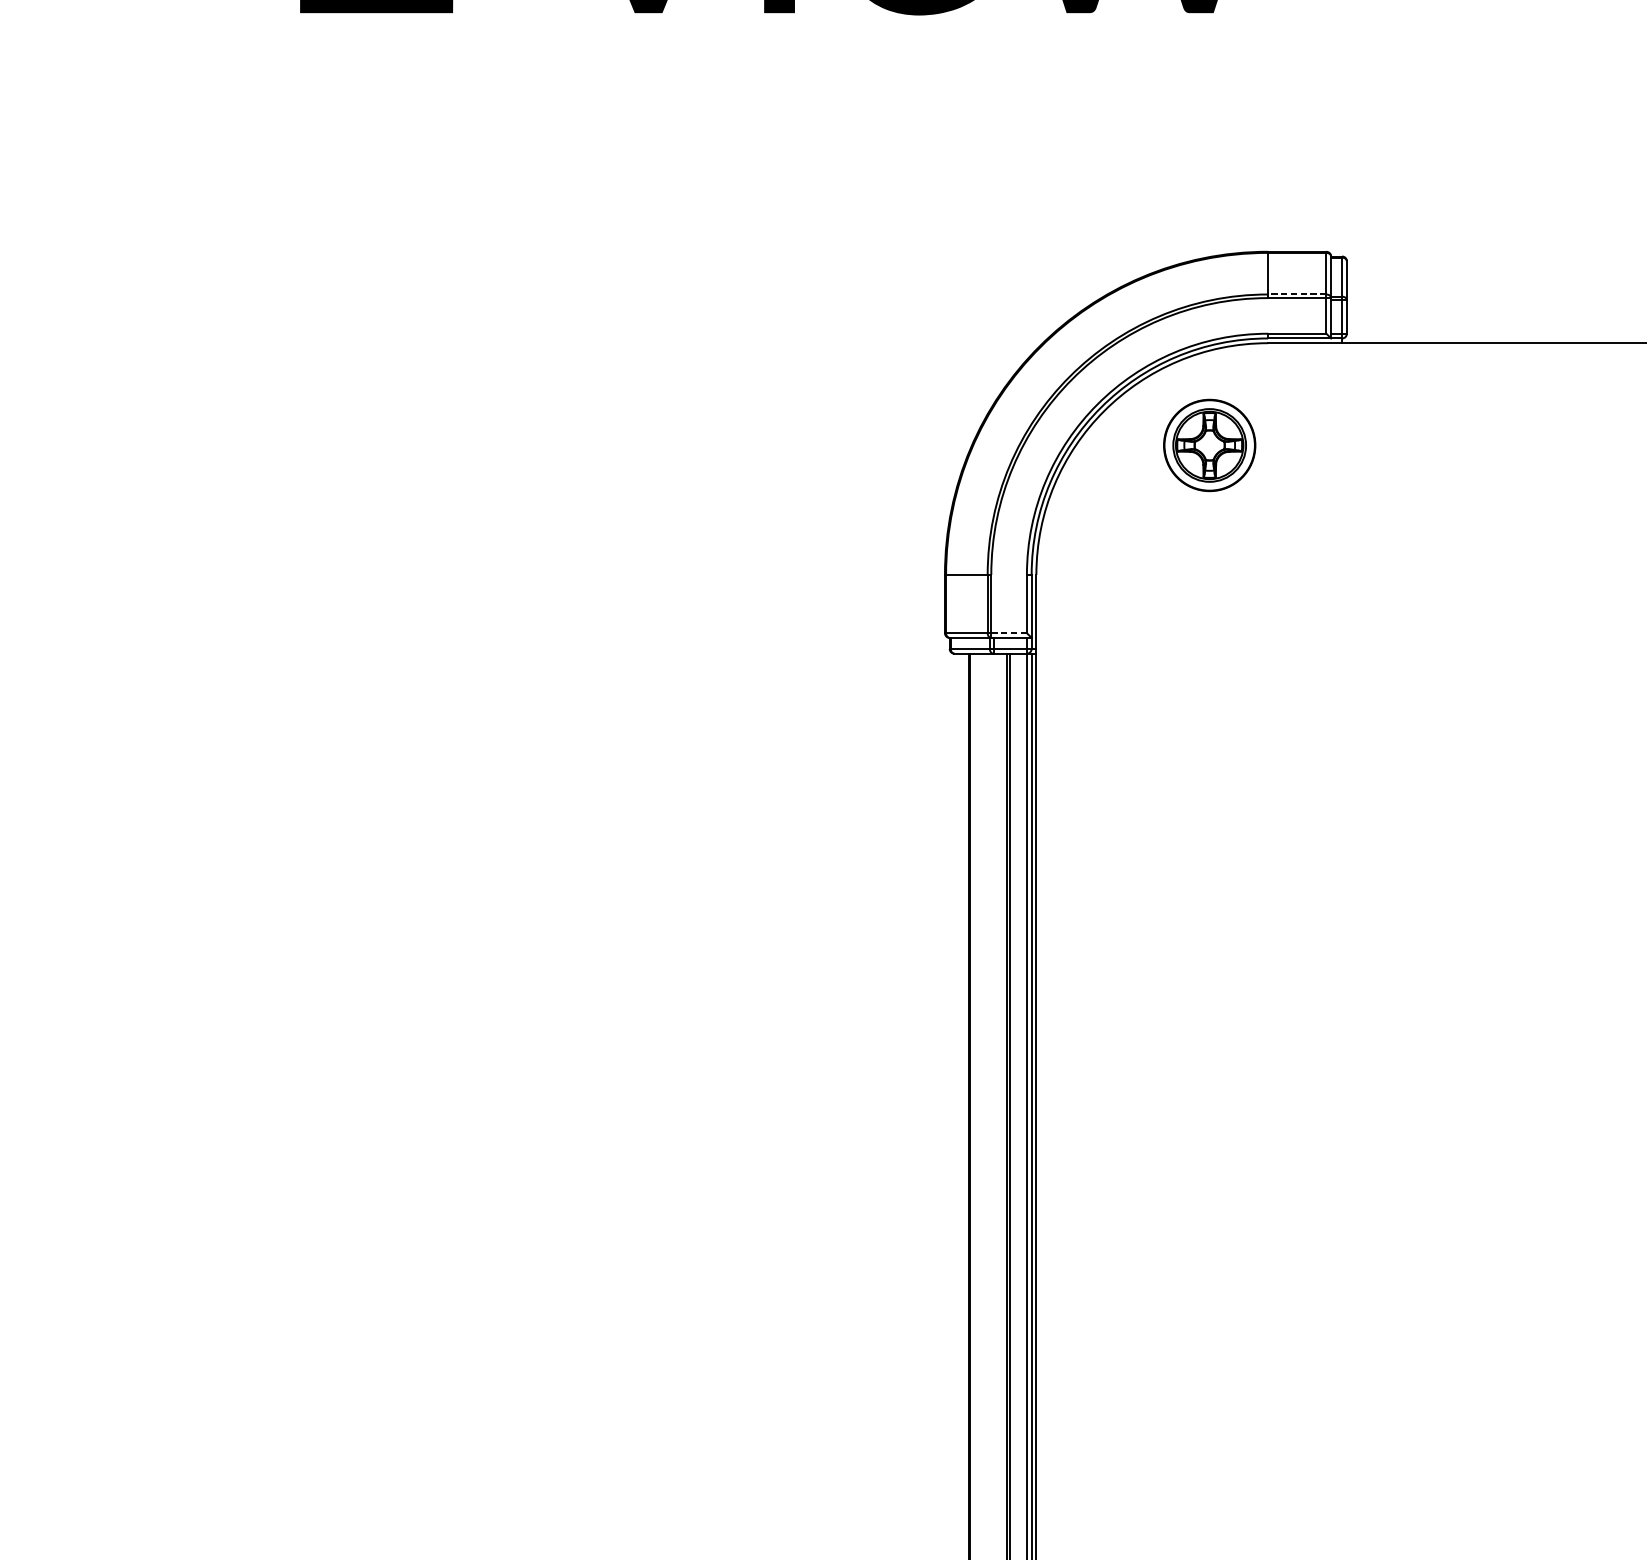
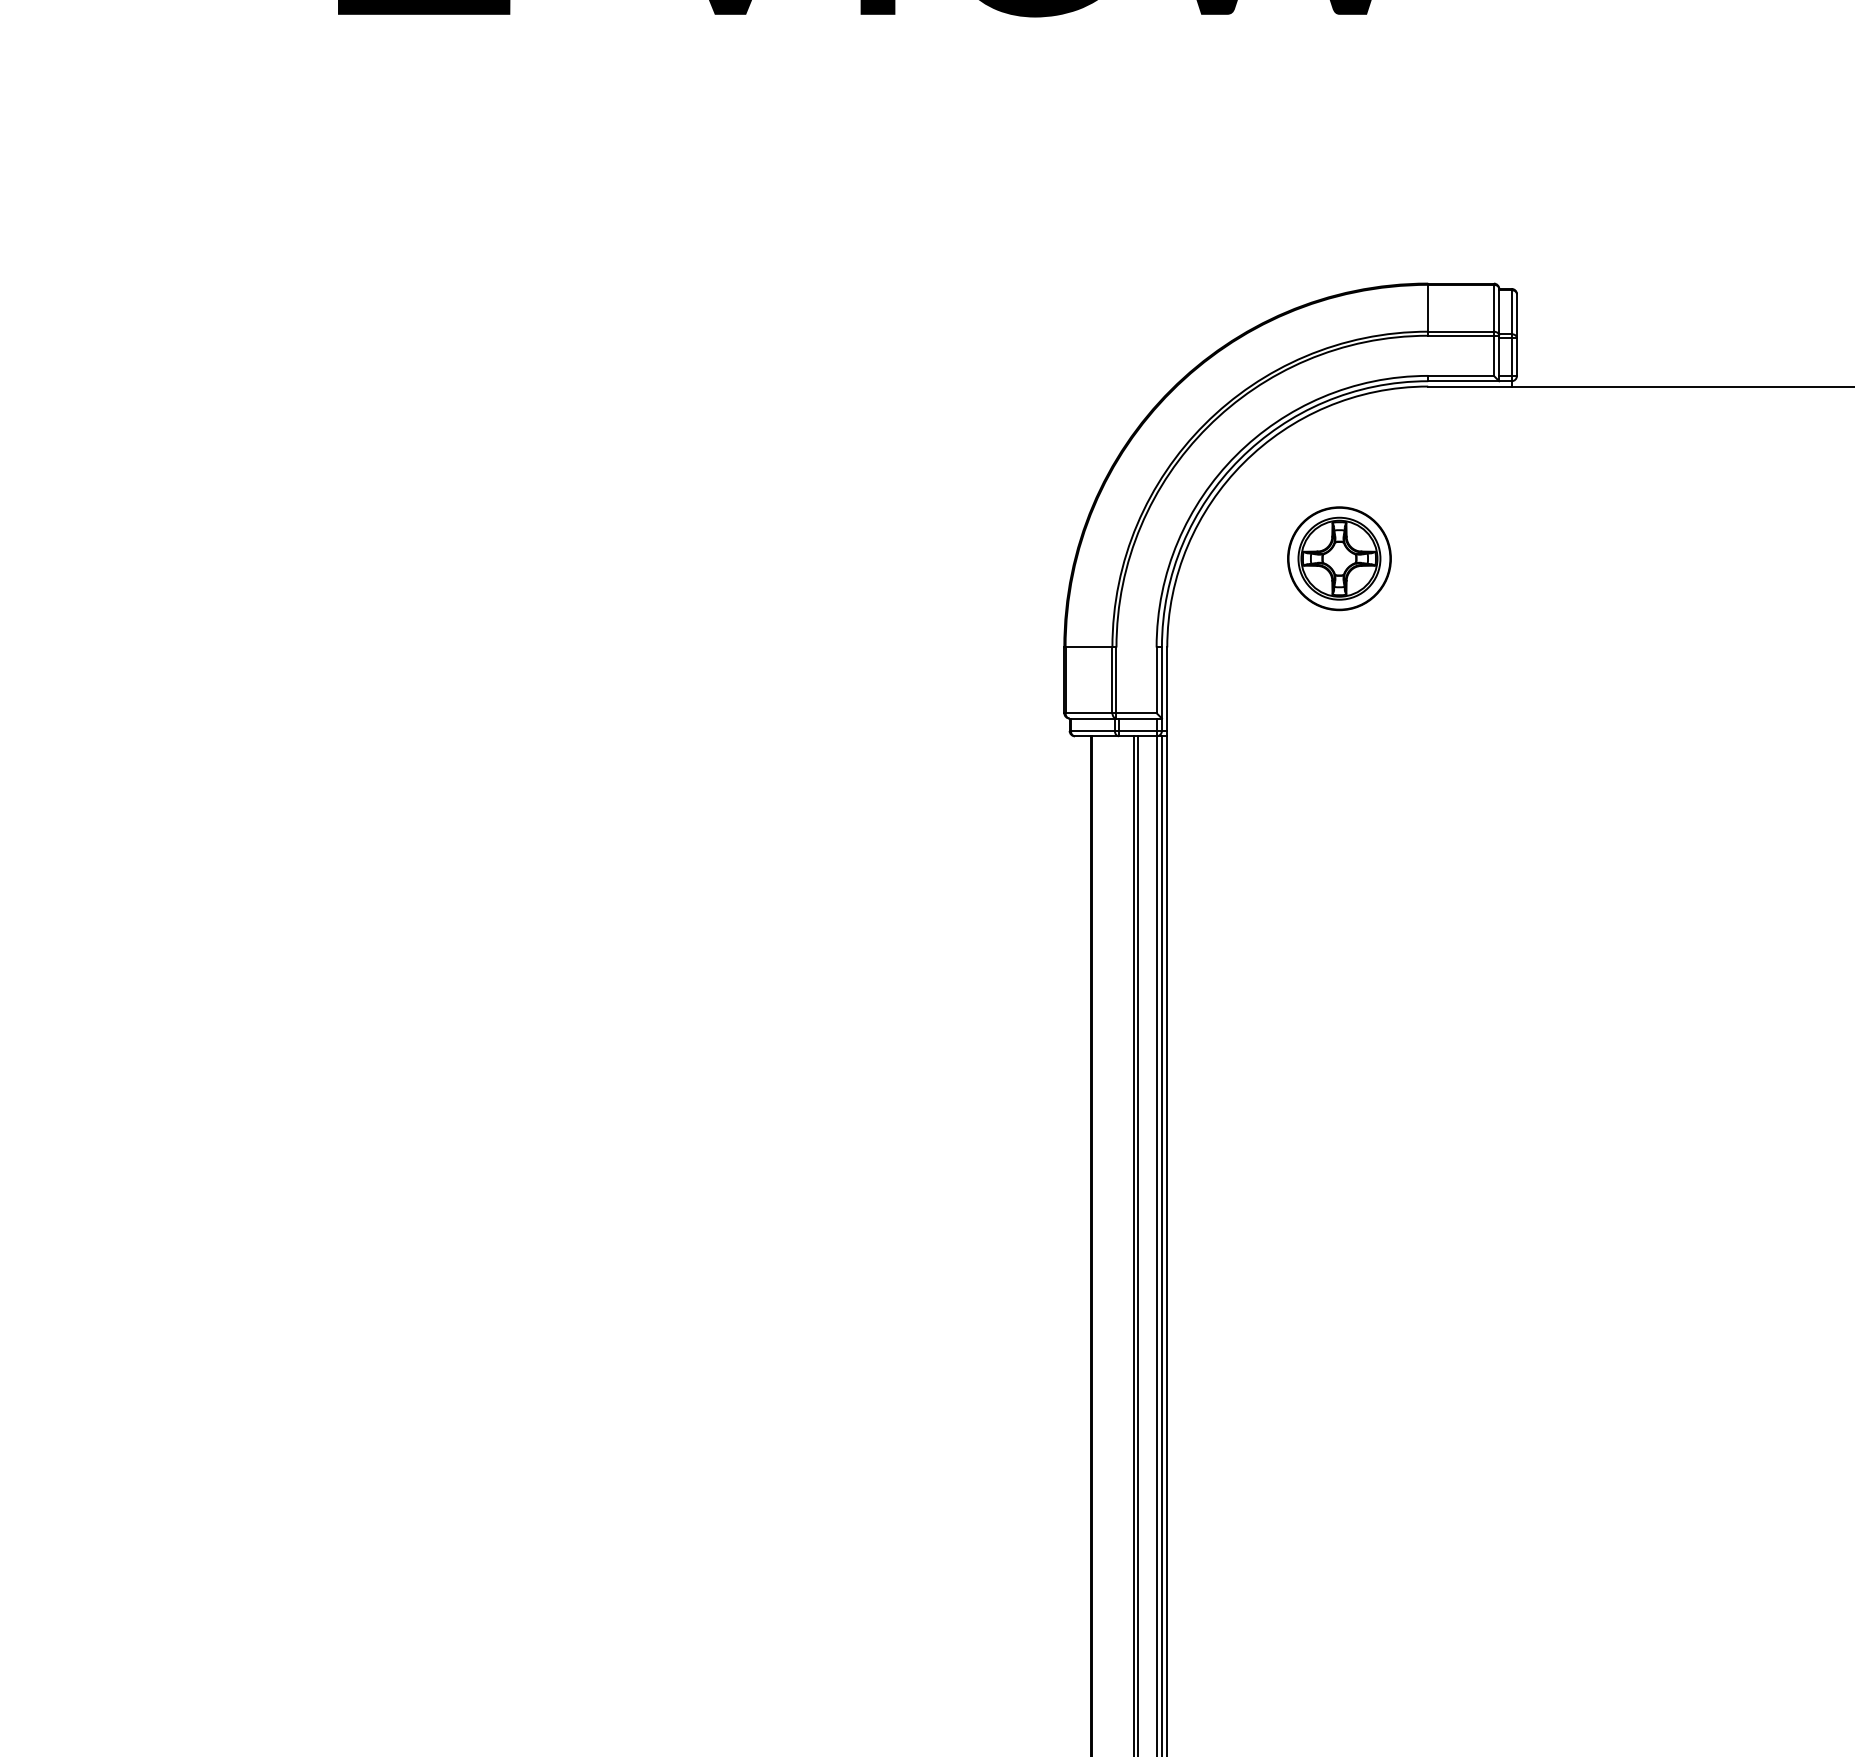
line: (1297, 294) -> (1461, 331), dashed -> solid
part: (1209, 445) -> (1339, 558), moved
line: (1009, 633) -> (1136, 713), dashed -> solid

